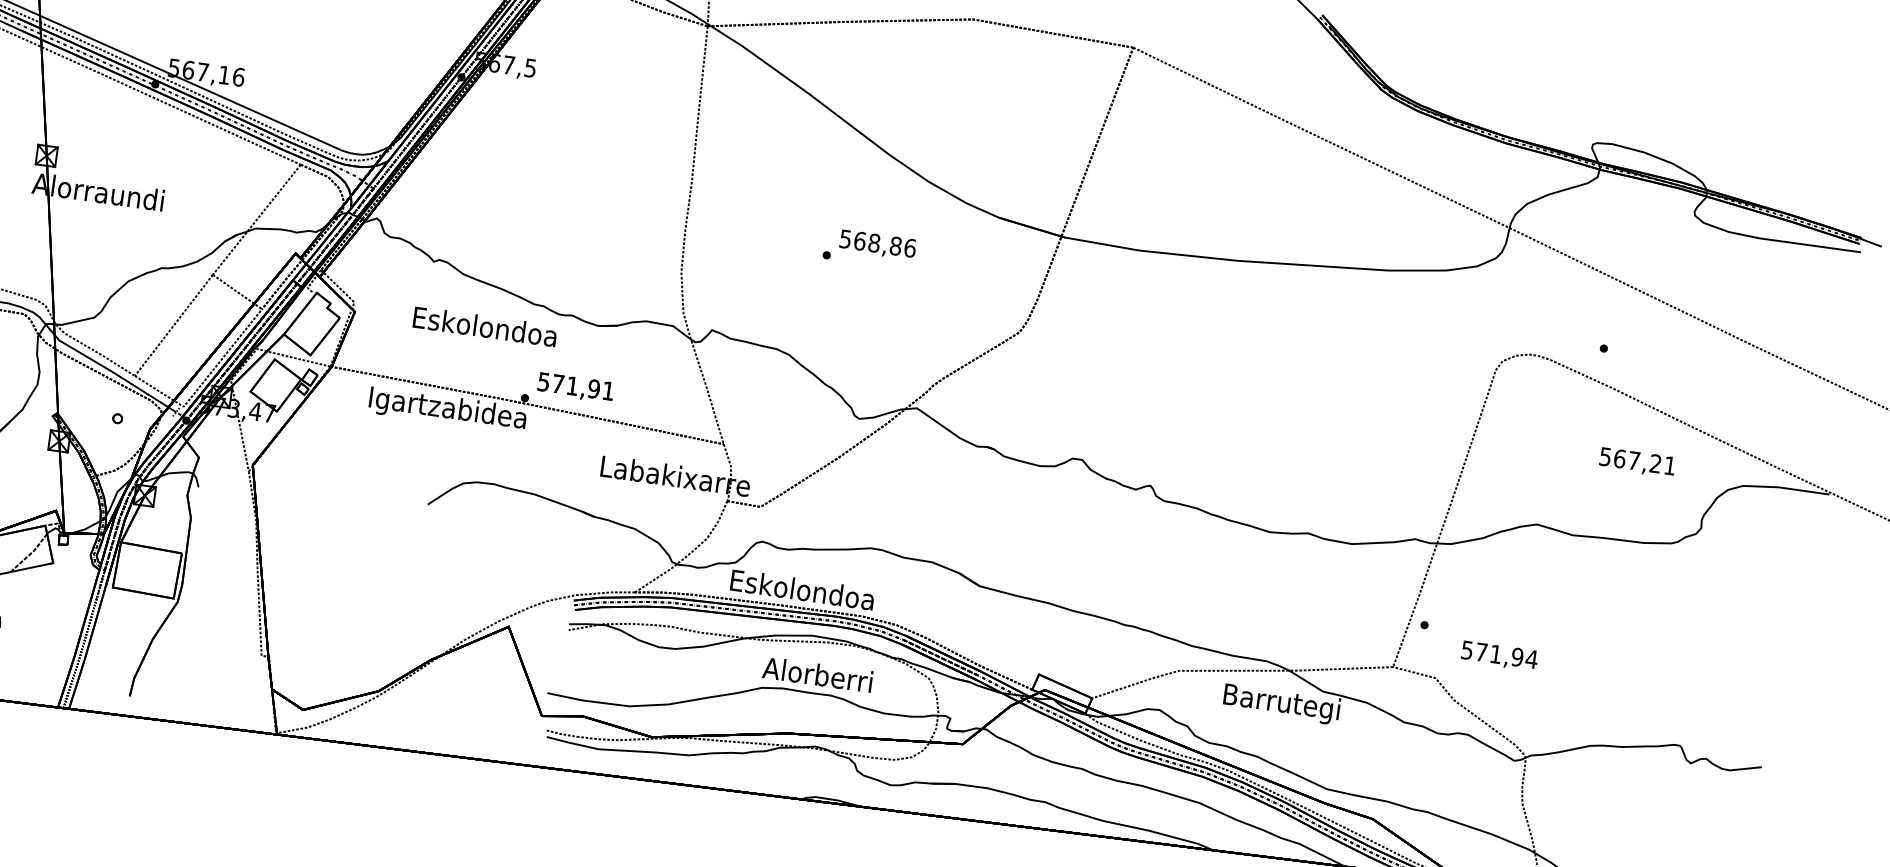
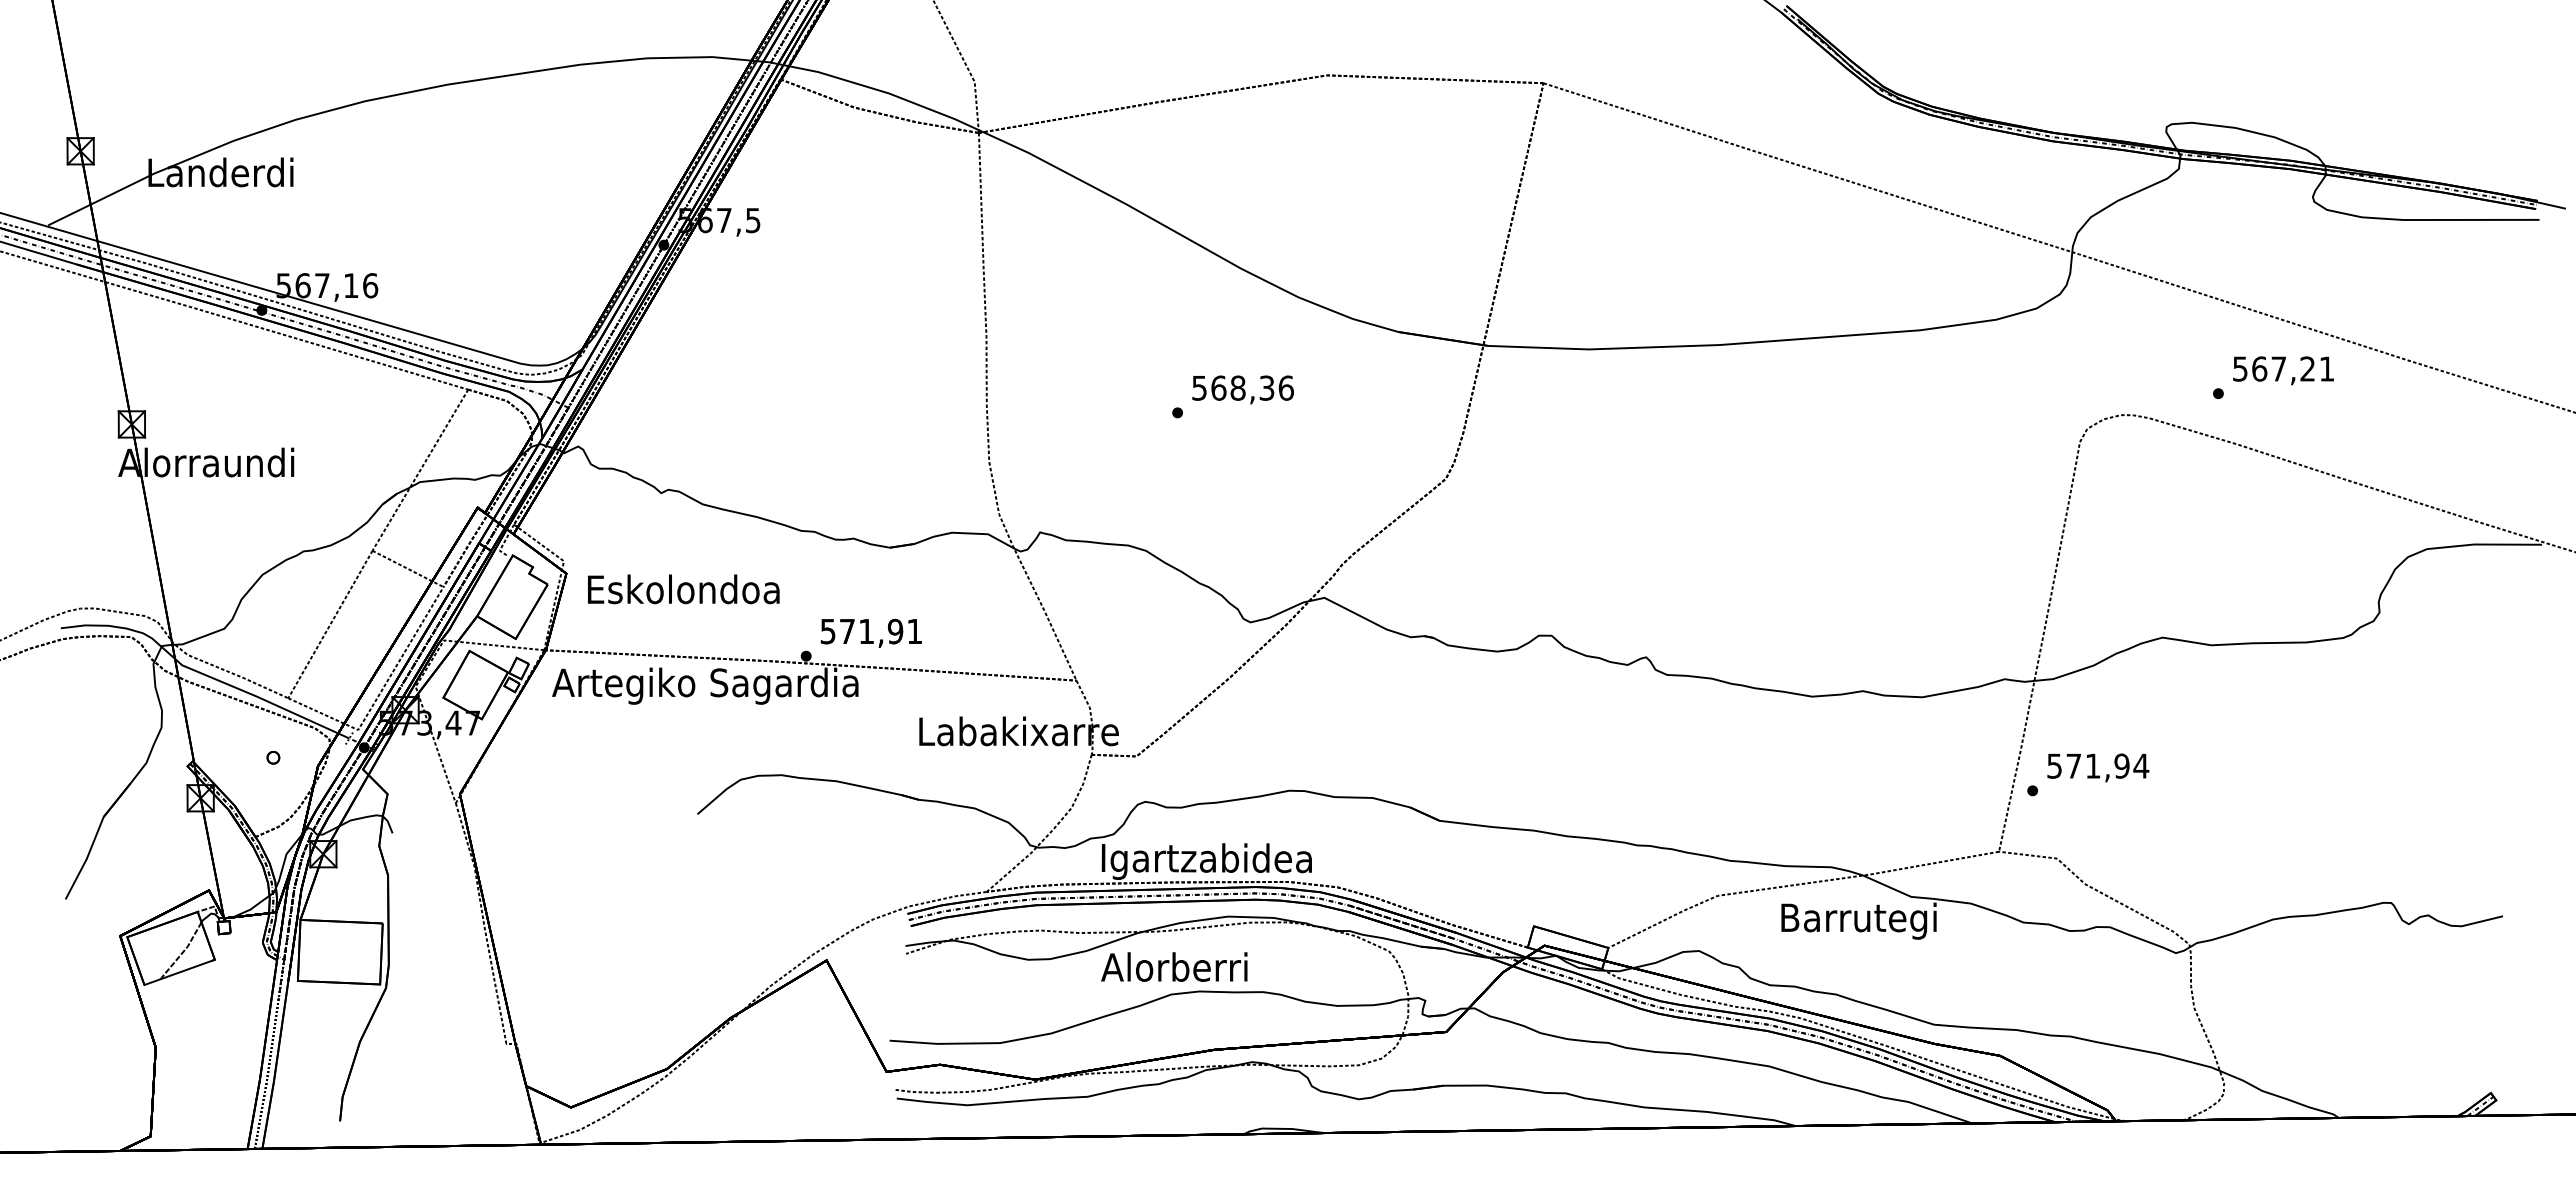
text: (895, 245) -> (1266, 387), 568,86 -> 568,36
text: (485, 326) -> (683, 589), moved
text: (446, 409) -> (705, 685), Igartzabidea -> Artegiko Sagardia
text: (1637, 462) -> (2283, 370), moved
text: (801, 592) -> (1206, 861), Eskolondoa -> Igartzabidea
text: (1499, 655) -> (2098, 767), moved
text: (817, 674) -> (1174, 966), moved

